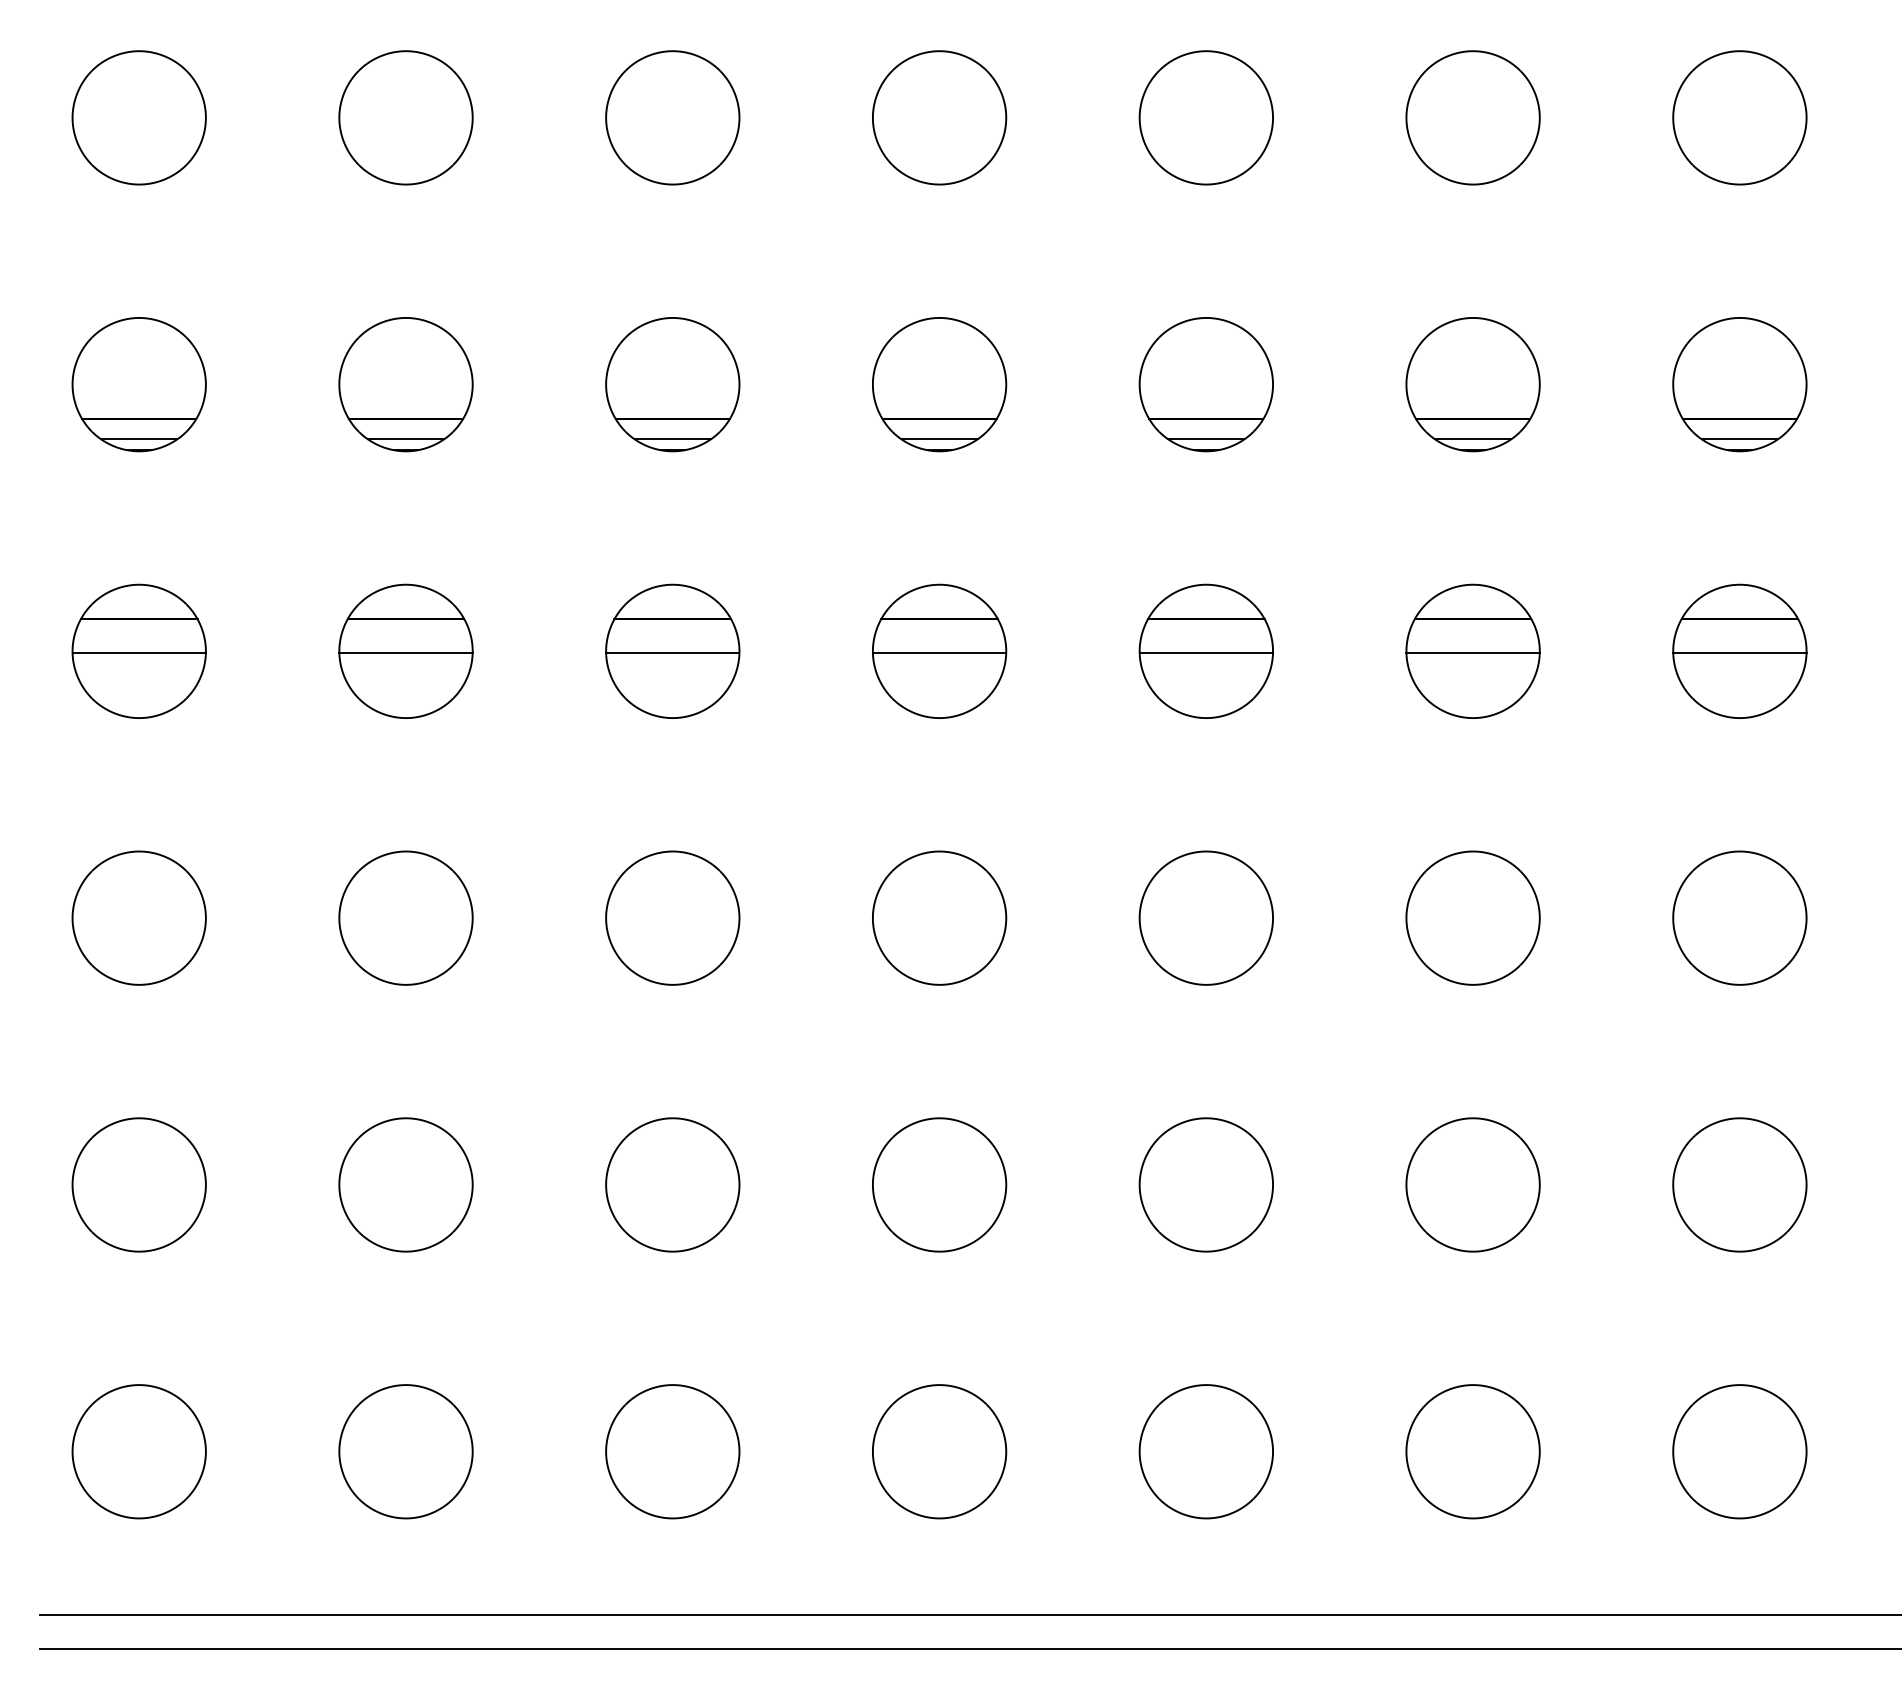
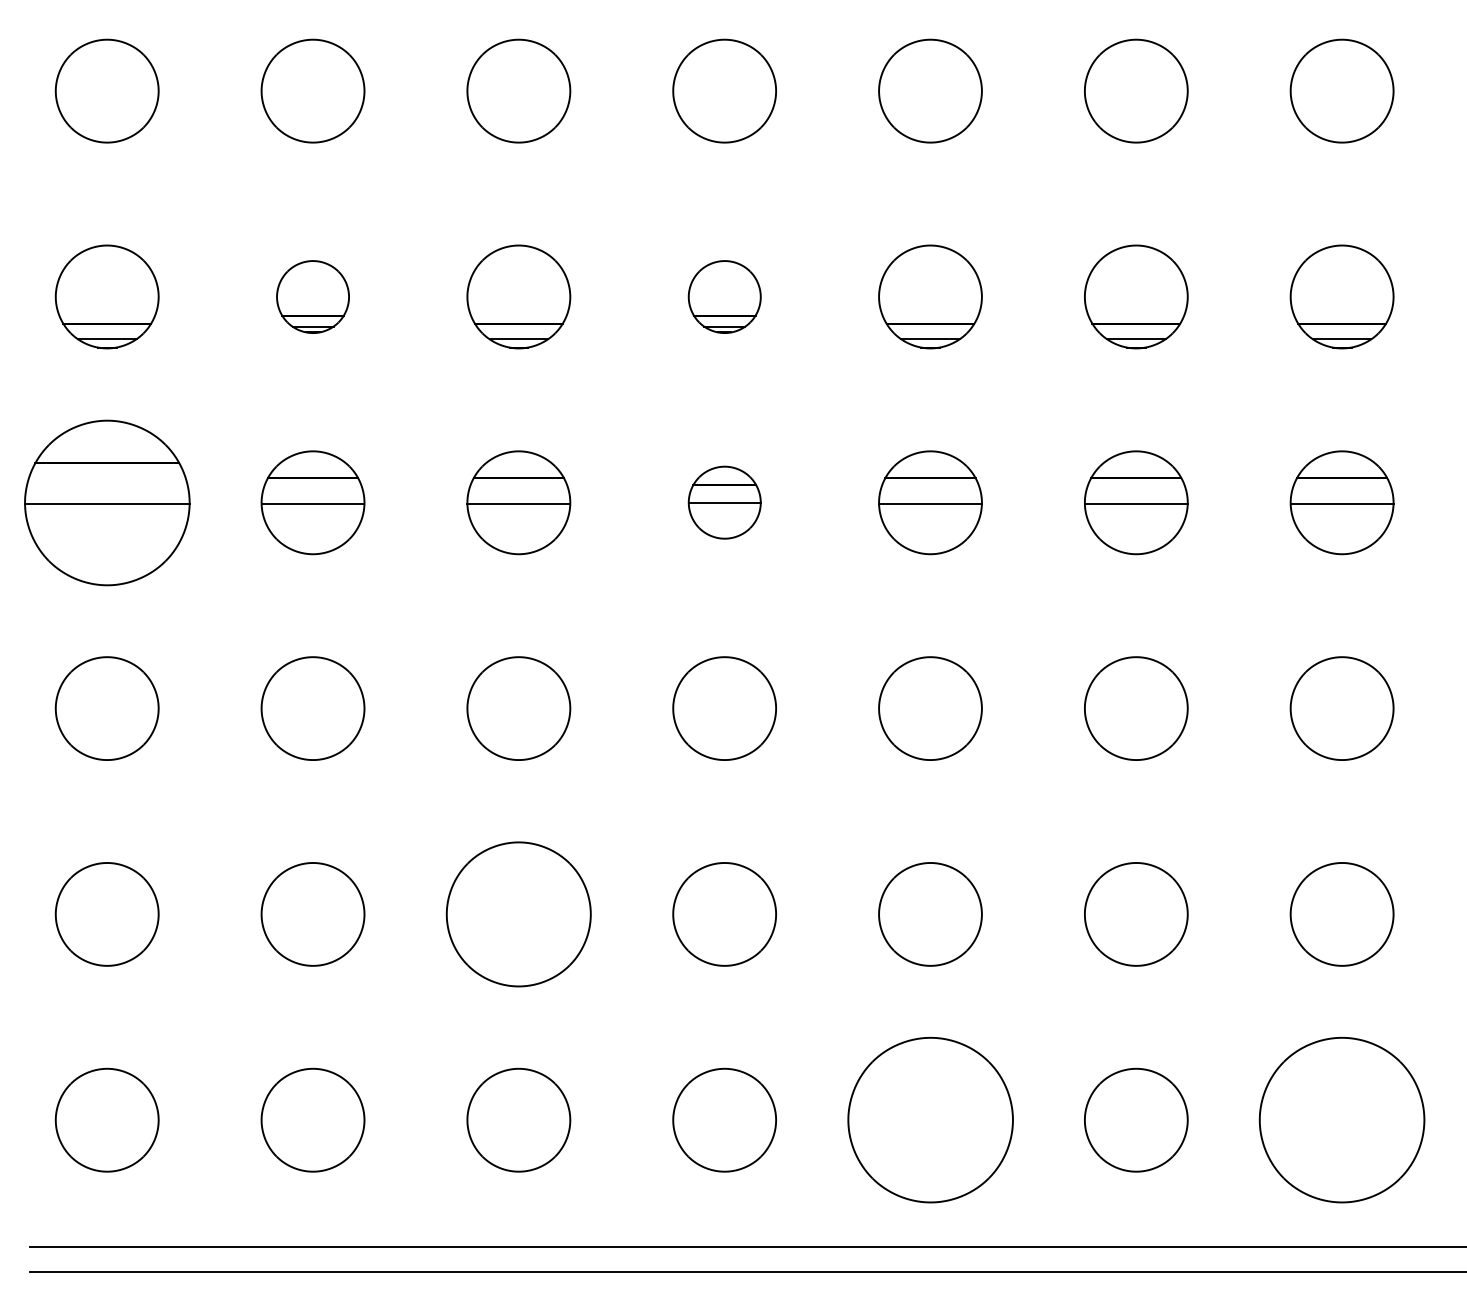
part: (405, 384) -> (312, 296), size x0.7
part: (939, 384) -> (724, 296), size x0.7
part: (138, 650) -> (106, 502), size x1.6
part: (939, 650) -> (724, 502), size x0.7
part: (672, 1184) -> (518, 914), size x1.4
part: (1205, 1451) -> (929, 1120), size x1.6
part: (1739, 1451) -> (1341, 1120), size x1.6

